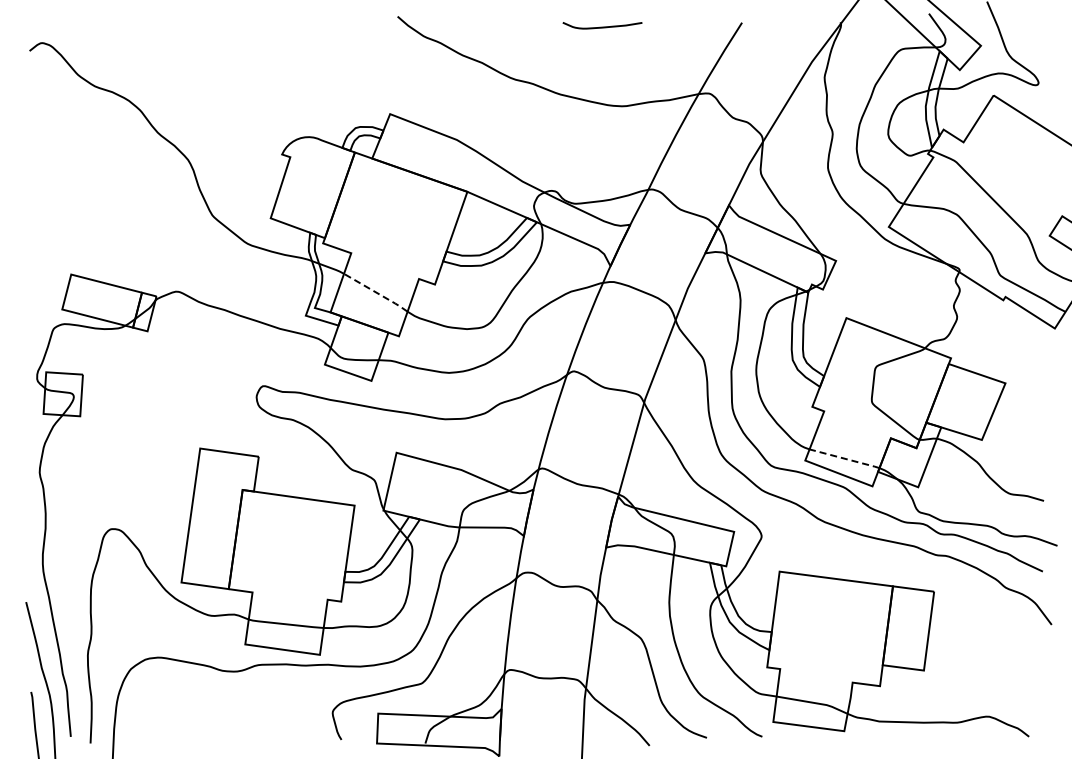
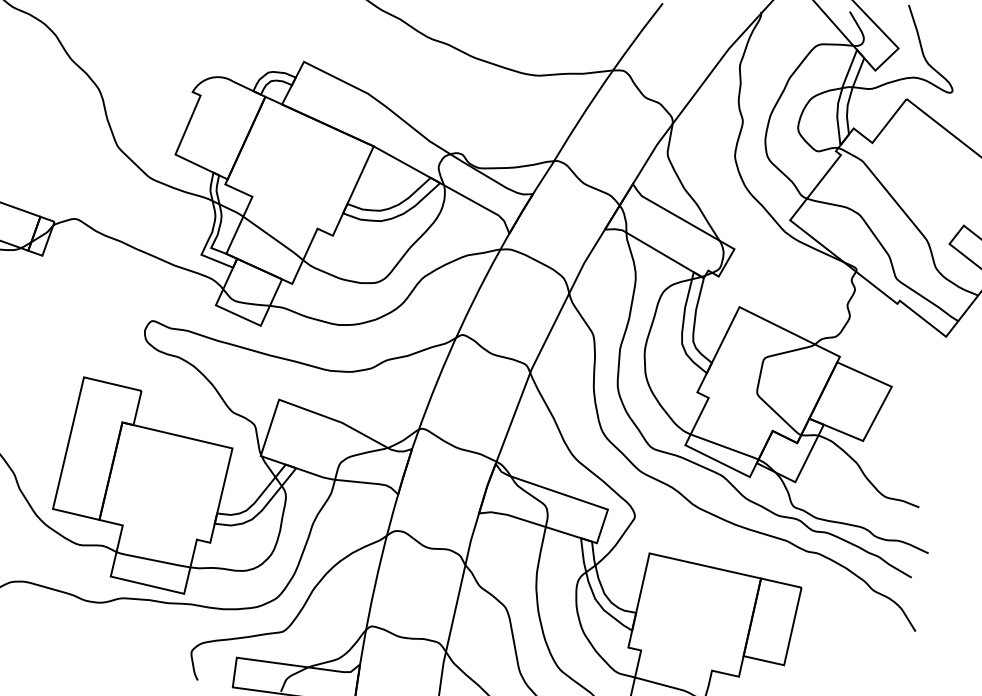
line: (377, 293) -> (274, 239), dashed -> solid
line: (845, 458) -> (725, 446), dashed -> solid

